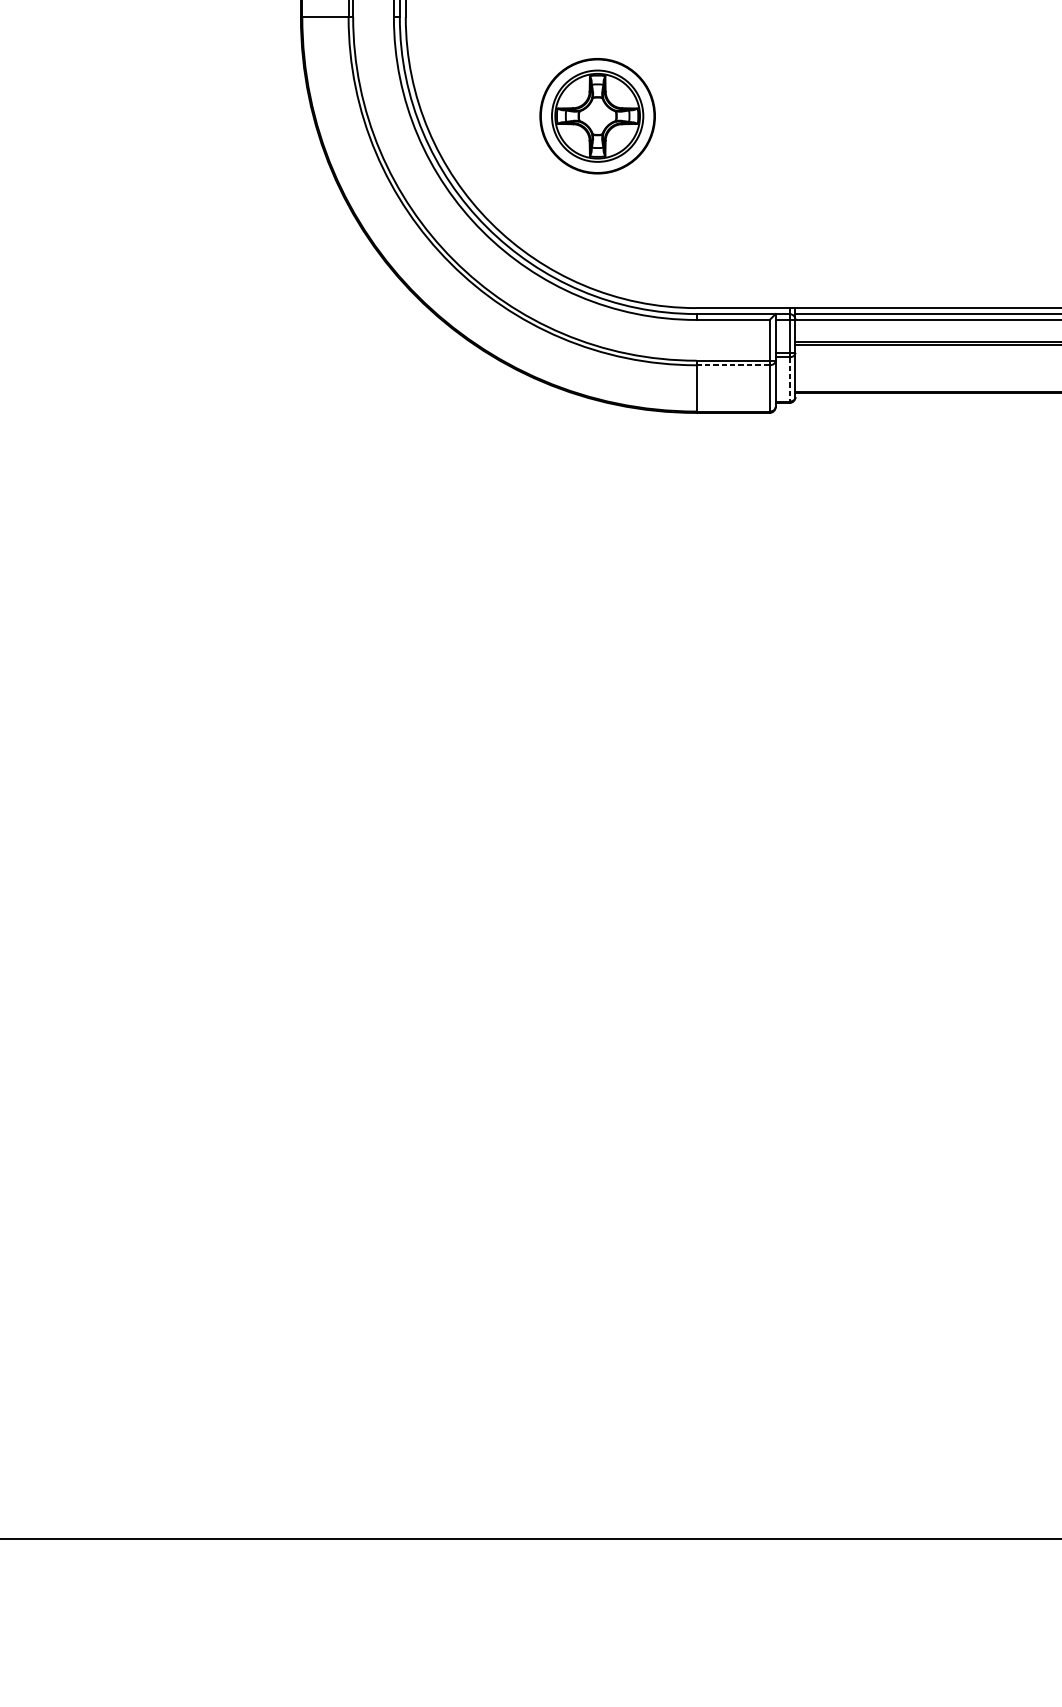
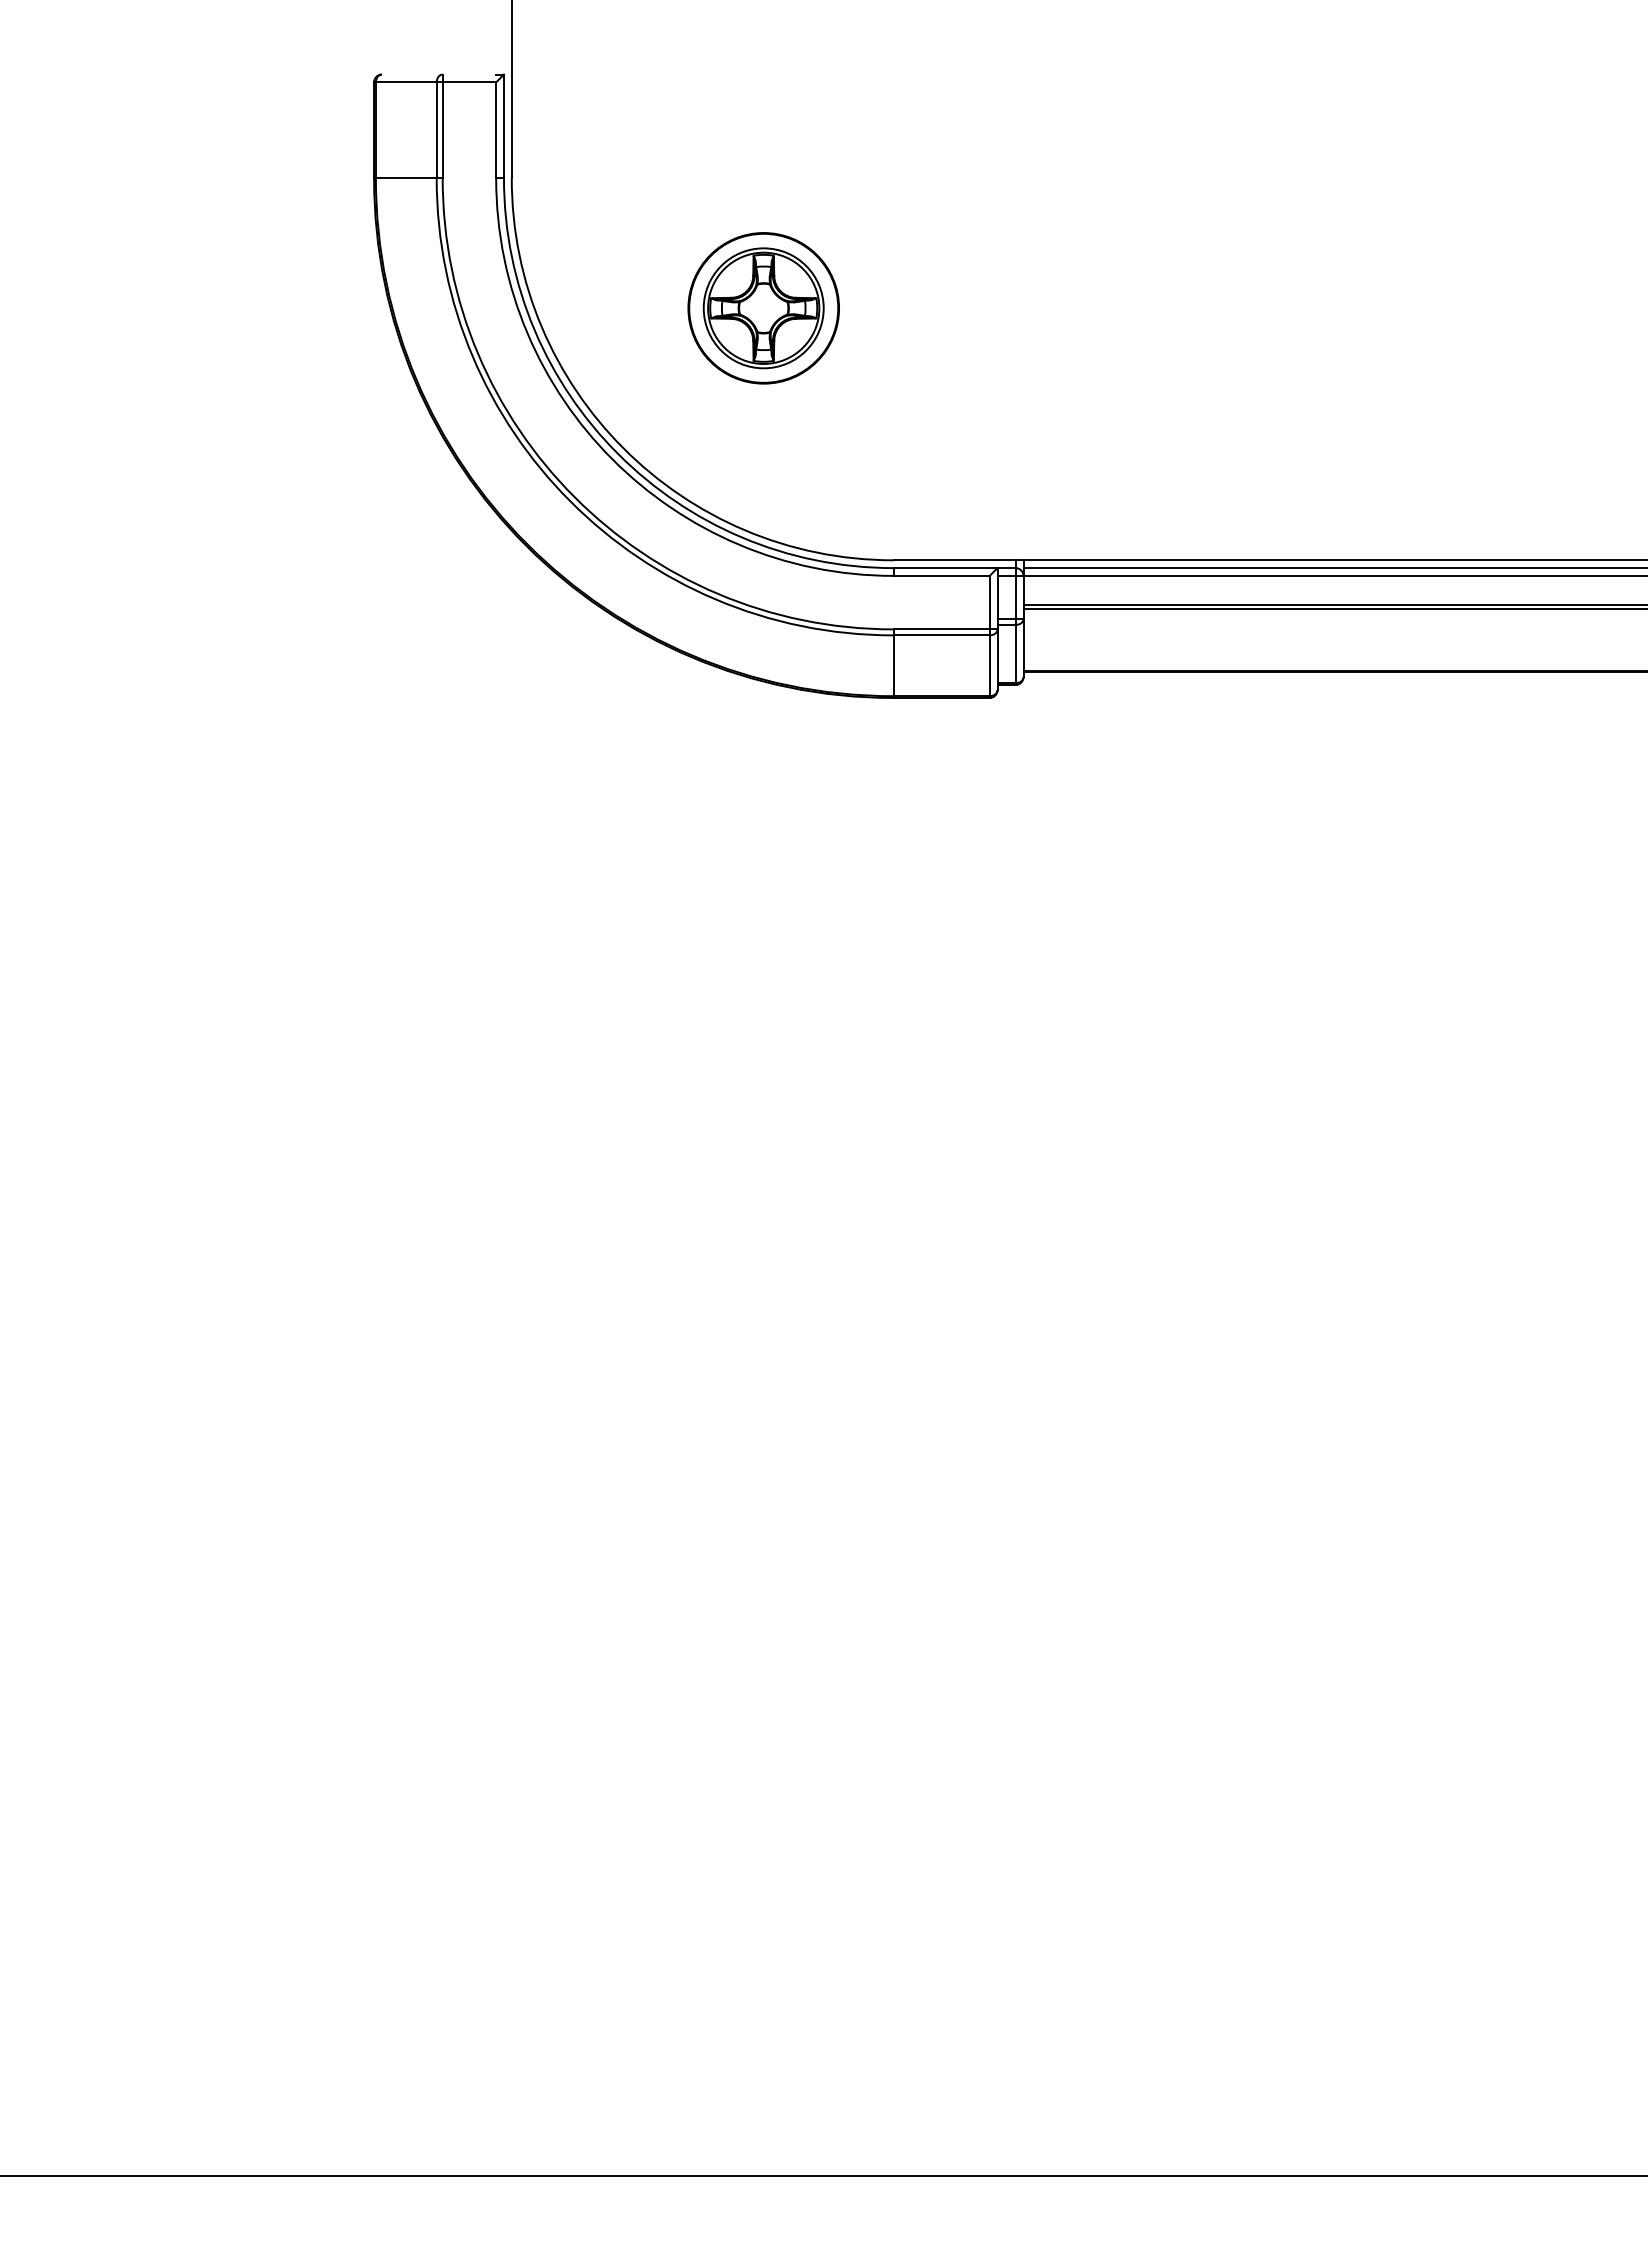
line: (733, 365) -> (942, 635), dashed -> solid
line: (789, 379) -> (1015, 654), dashed -> solid

